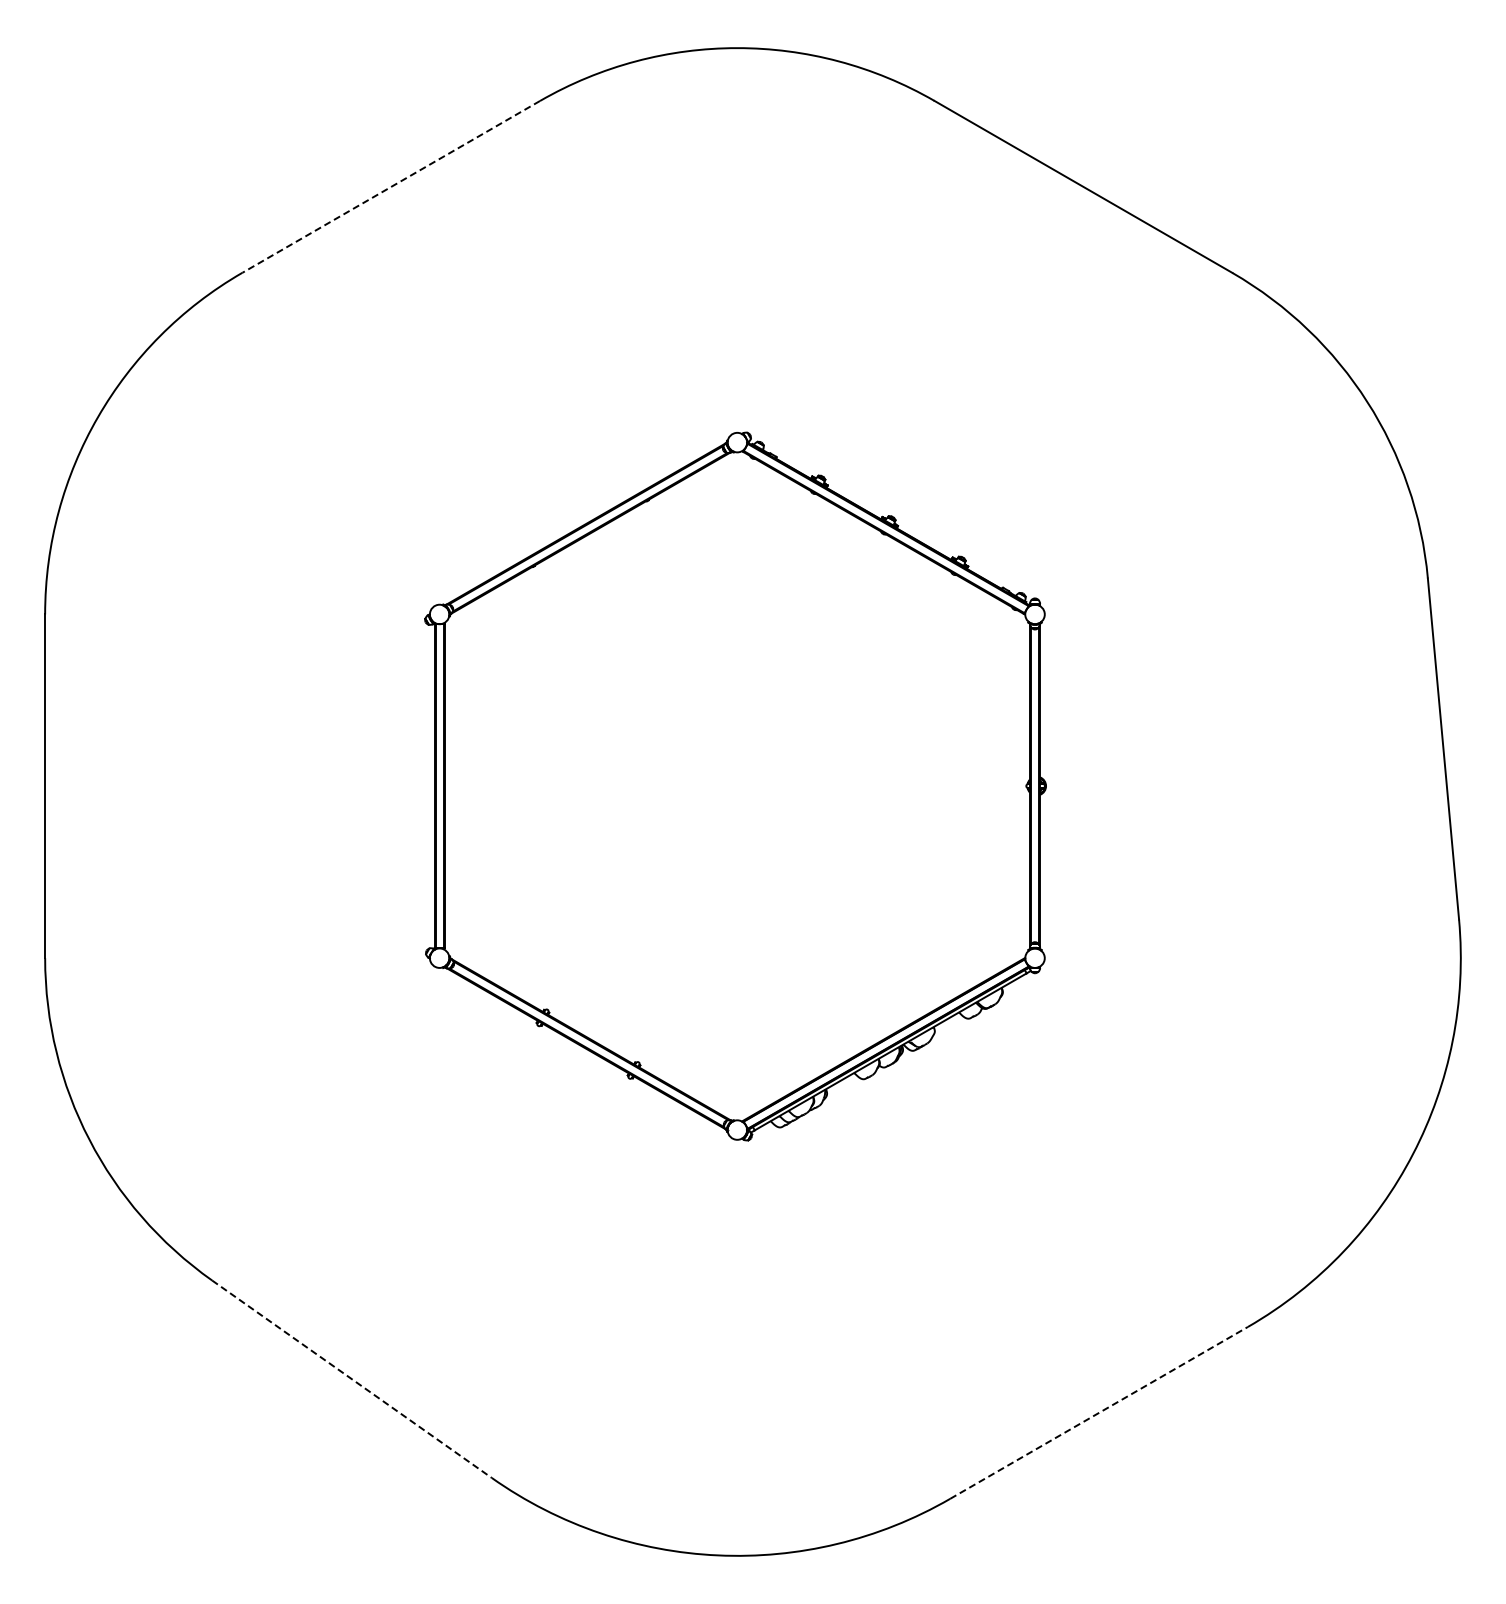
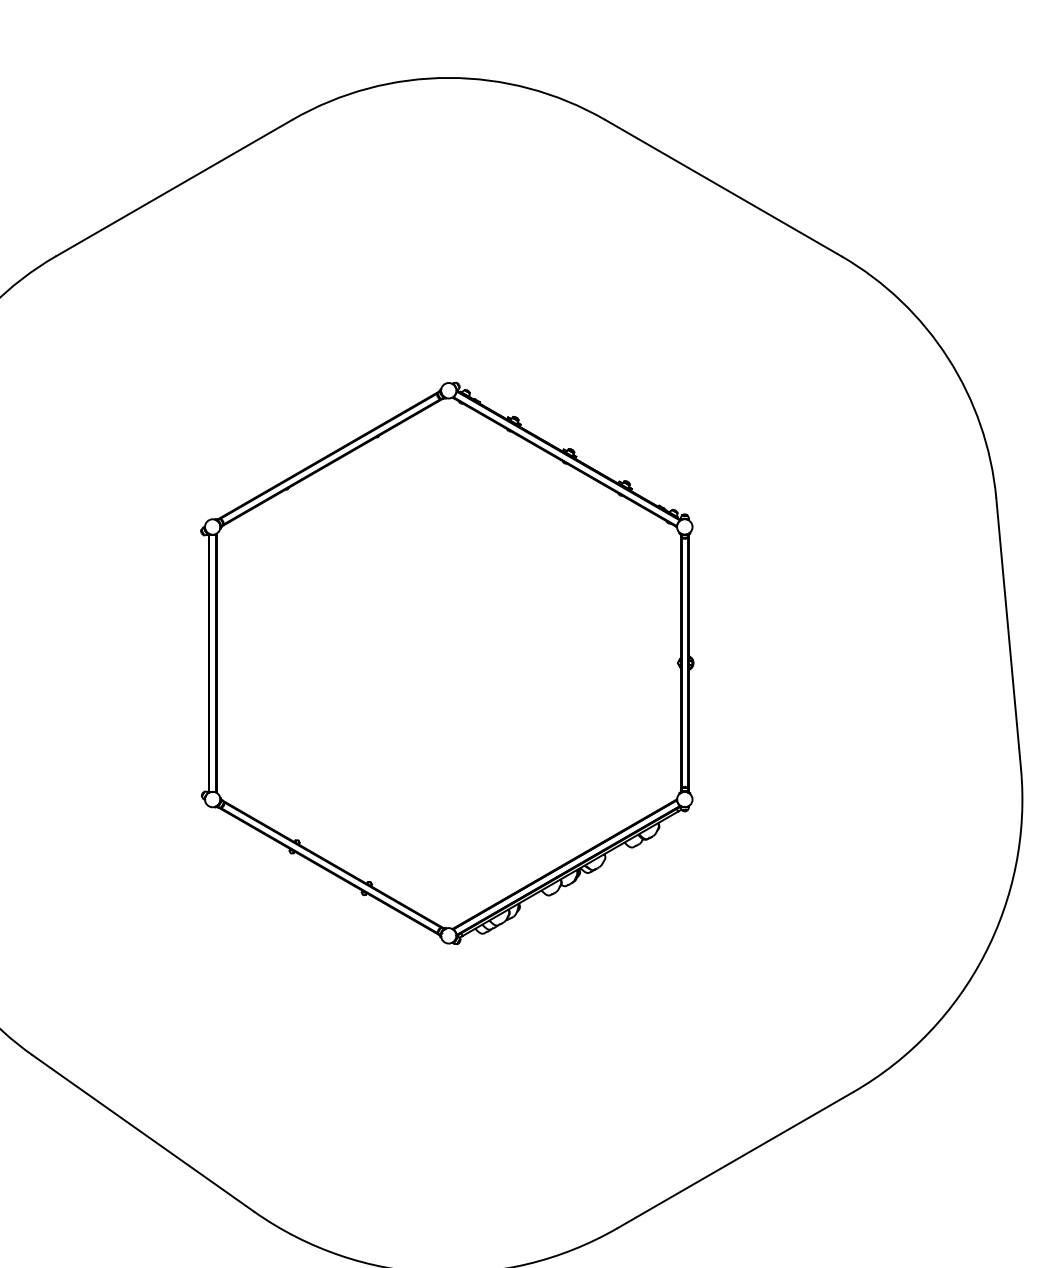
line: (391, 186) -> (174, 187), dashed -> solid
line: (352, 1379) -> (143, 1133), dashed -> solid
line: (1099, 1412) -> (735, 1159), dashed -> solid

